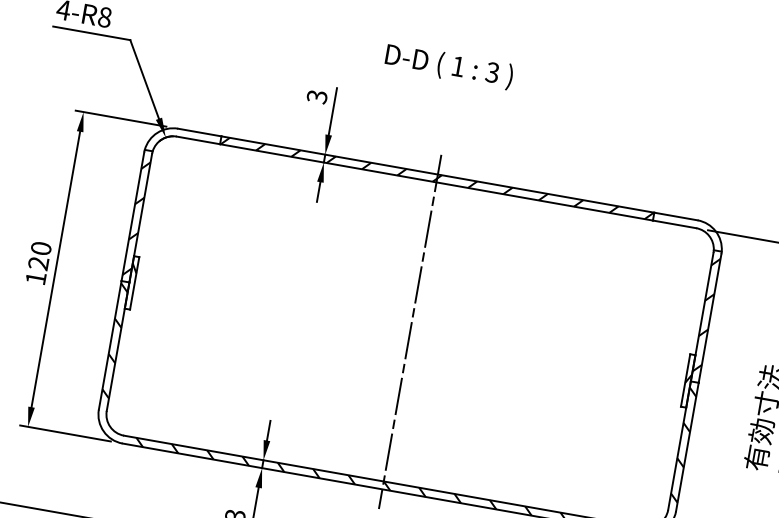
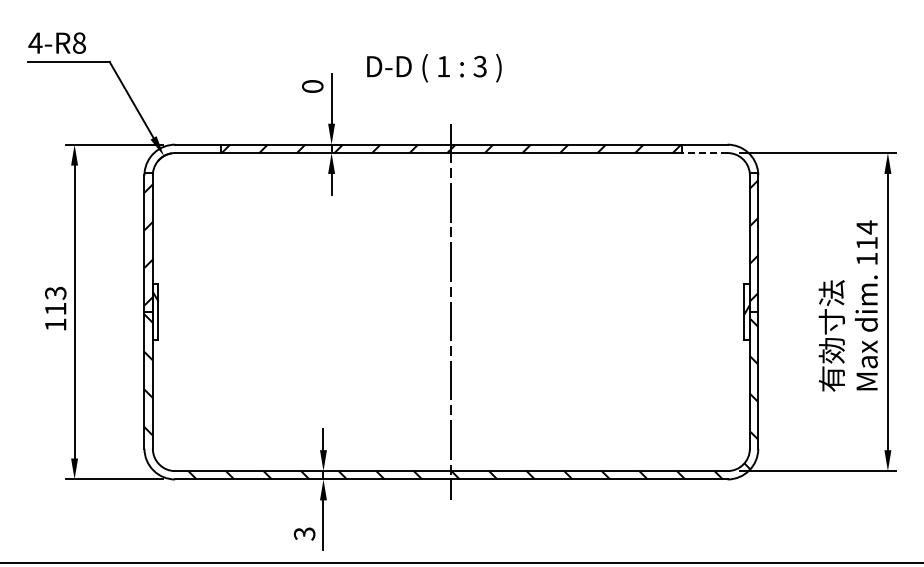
text: (449, 66) -> (434, 68), moved
text: (316, 96) -> (312, 86), 3 -> 0
line: (674, 224) -> (704, 153), solid -> dashed
text: (39, 255) -> (55, 300), 120 -> 113

